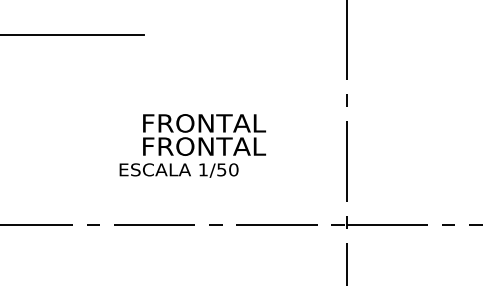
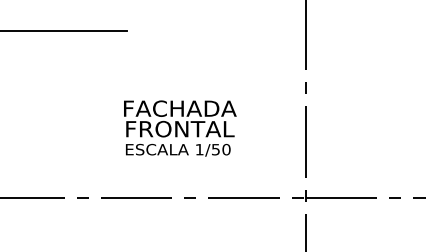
text: (204, 123) -> (180, 108), FRONTAL -> FACHADA
text: (178, 170) -> (177, 150), moved

